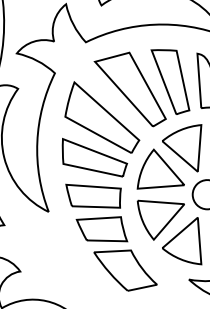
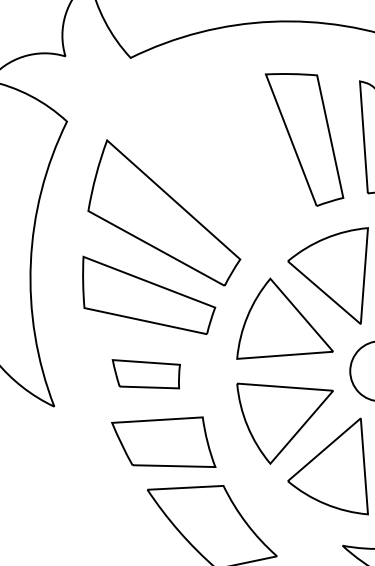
part: (129, 89) -> (220, 154), removed
part: (93, 195) -> (146, 372), size x0.6

